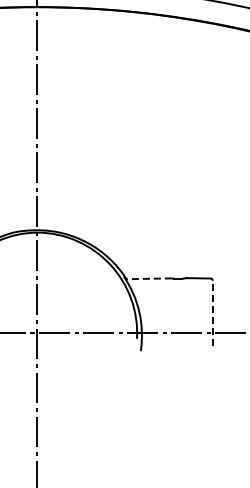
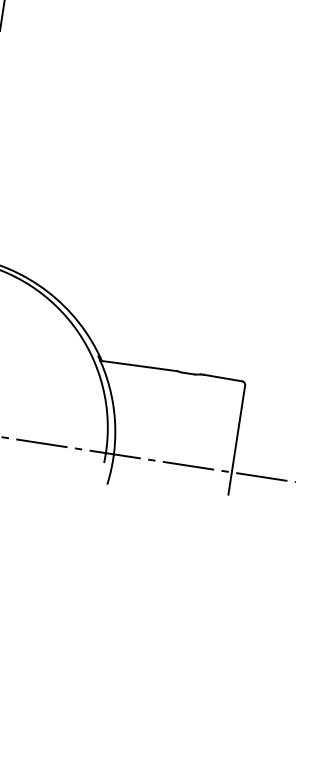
line: (148, 278) -> (138, 365), dashed -> solid
line: (212, 313) -> (236, 440), dashed -> solid

